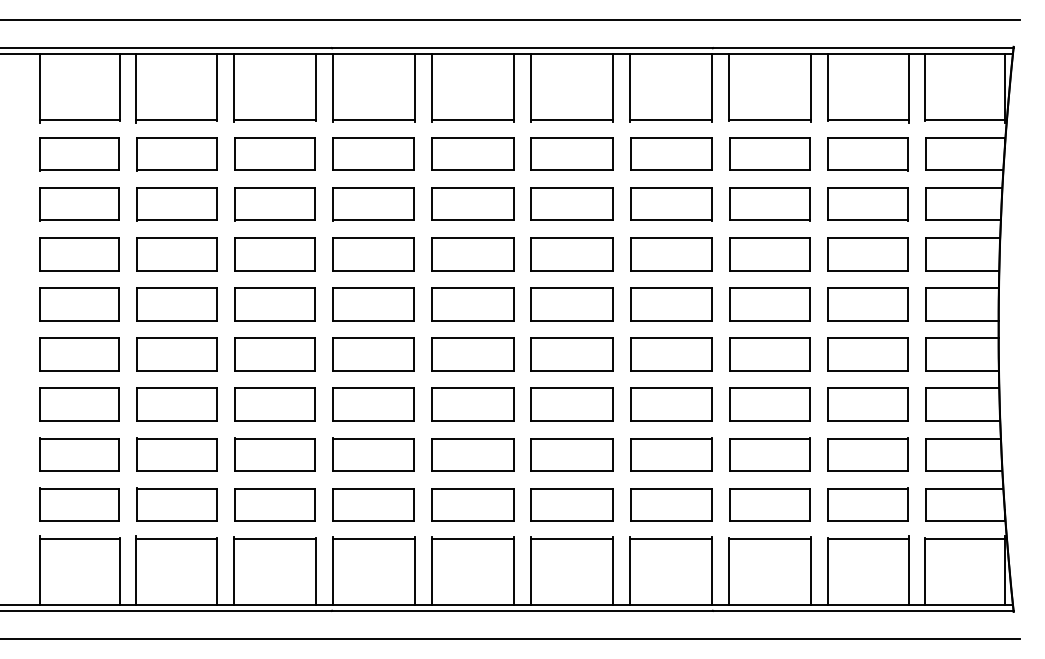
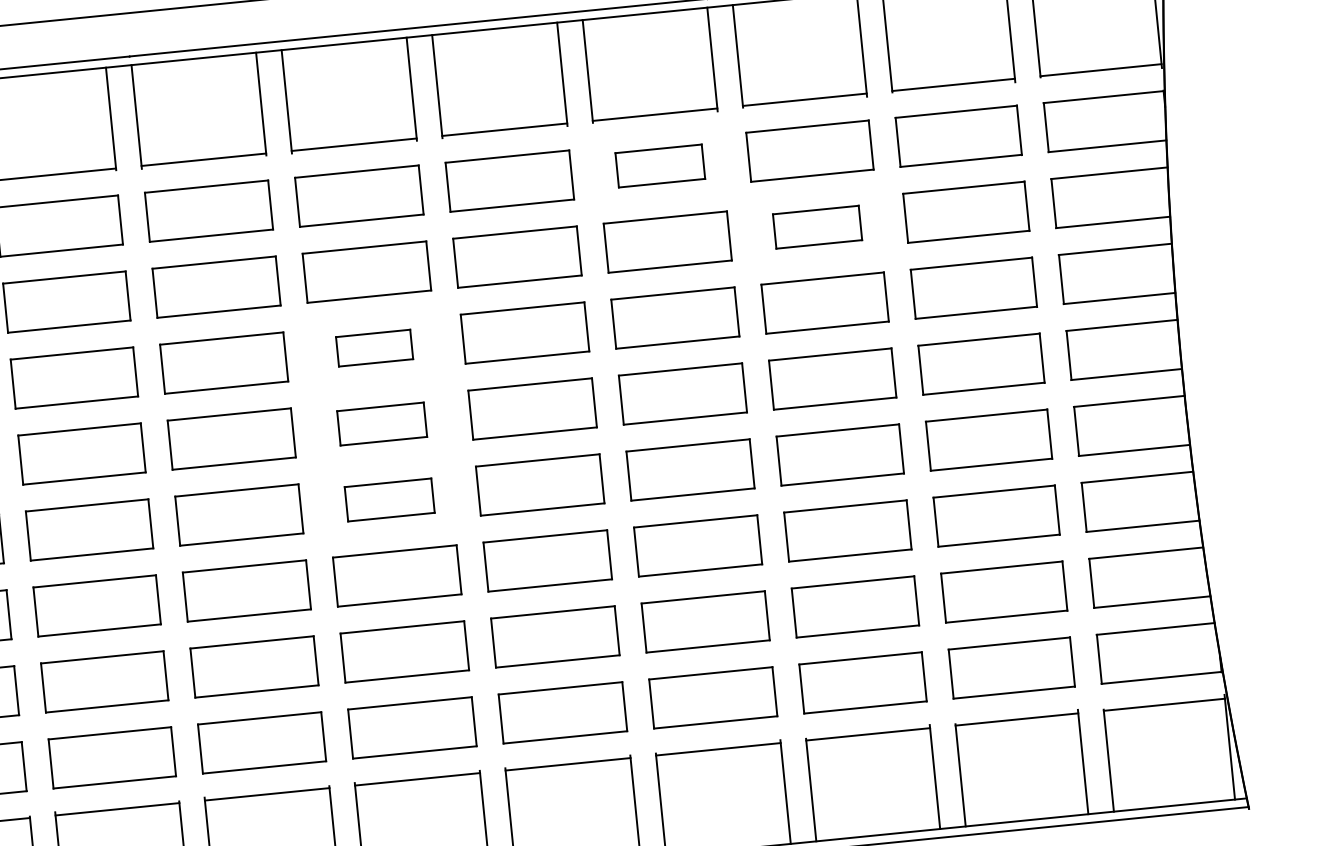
part: (671, 153) -> (660, 165), size x0.7
part: (769, 204) -> (816, 227), size x0.7
part: (472, 254) -> (374, 348), size x0.6
part: (472, 304) -> (381, 424), size x0.7
part: (472, 354) -> (389, 500), size x0.7

